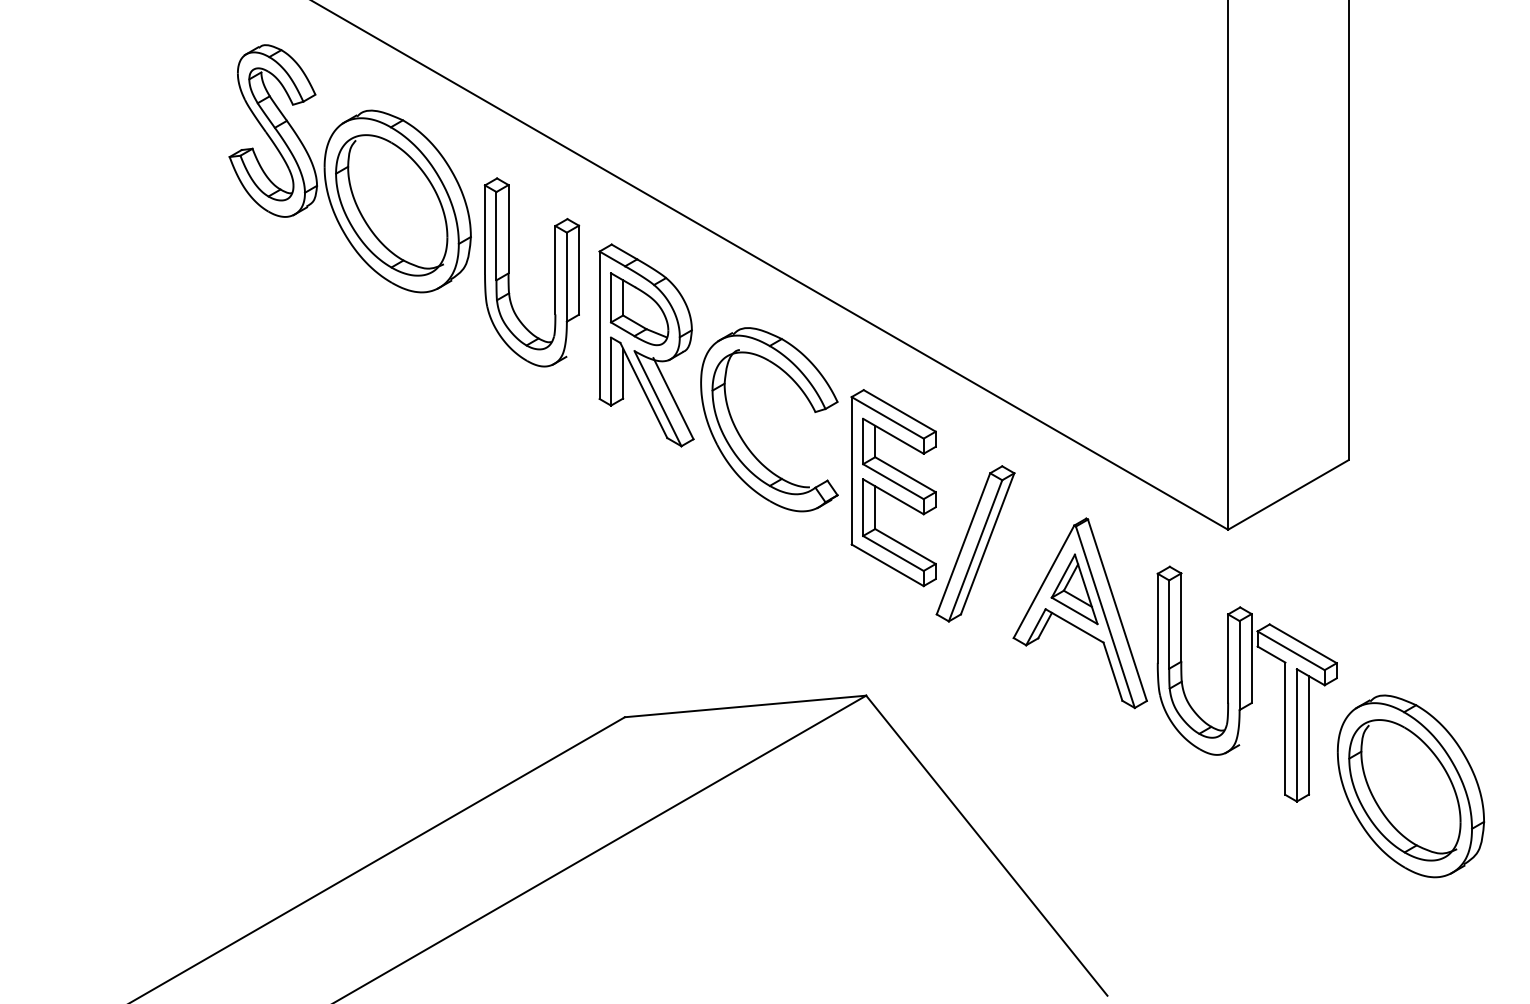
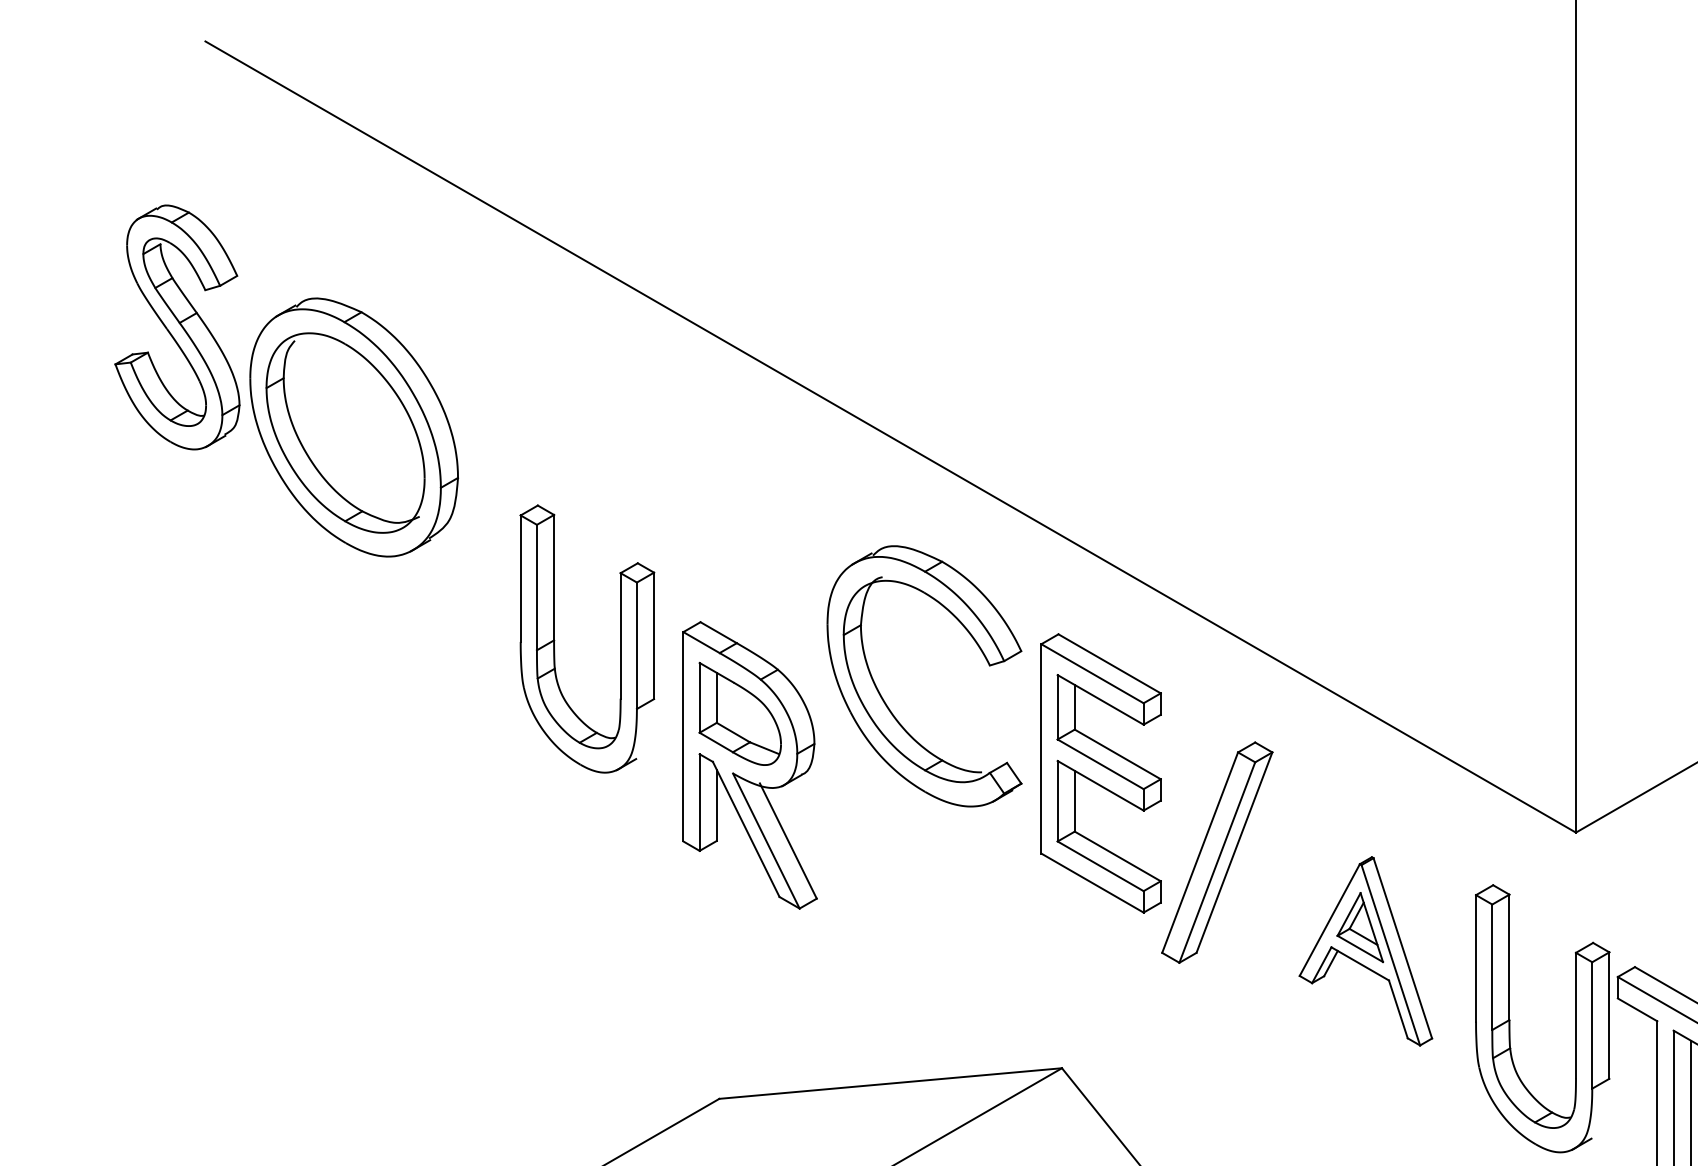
part: (349, 168) -> (285, 380), moved
part: (509, 272) -> (555, 639), moved
part: (646, 345) -> (749, 765), moved
part: (1079, 613) -> (1364, 951), size x0.7

